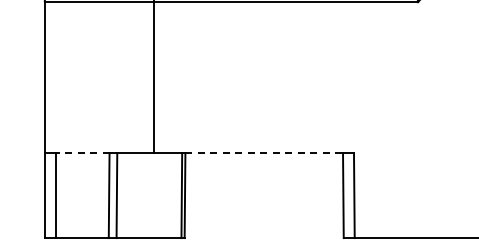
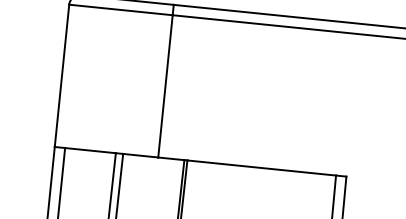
line: (82, 153) -> (90, 151), dashed -> solid
line: (264, 153) -> (261, 168), dashed -> solid

